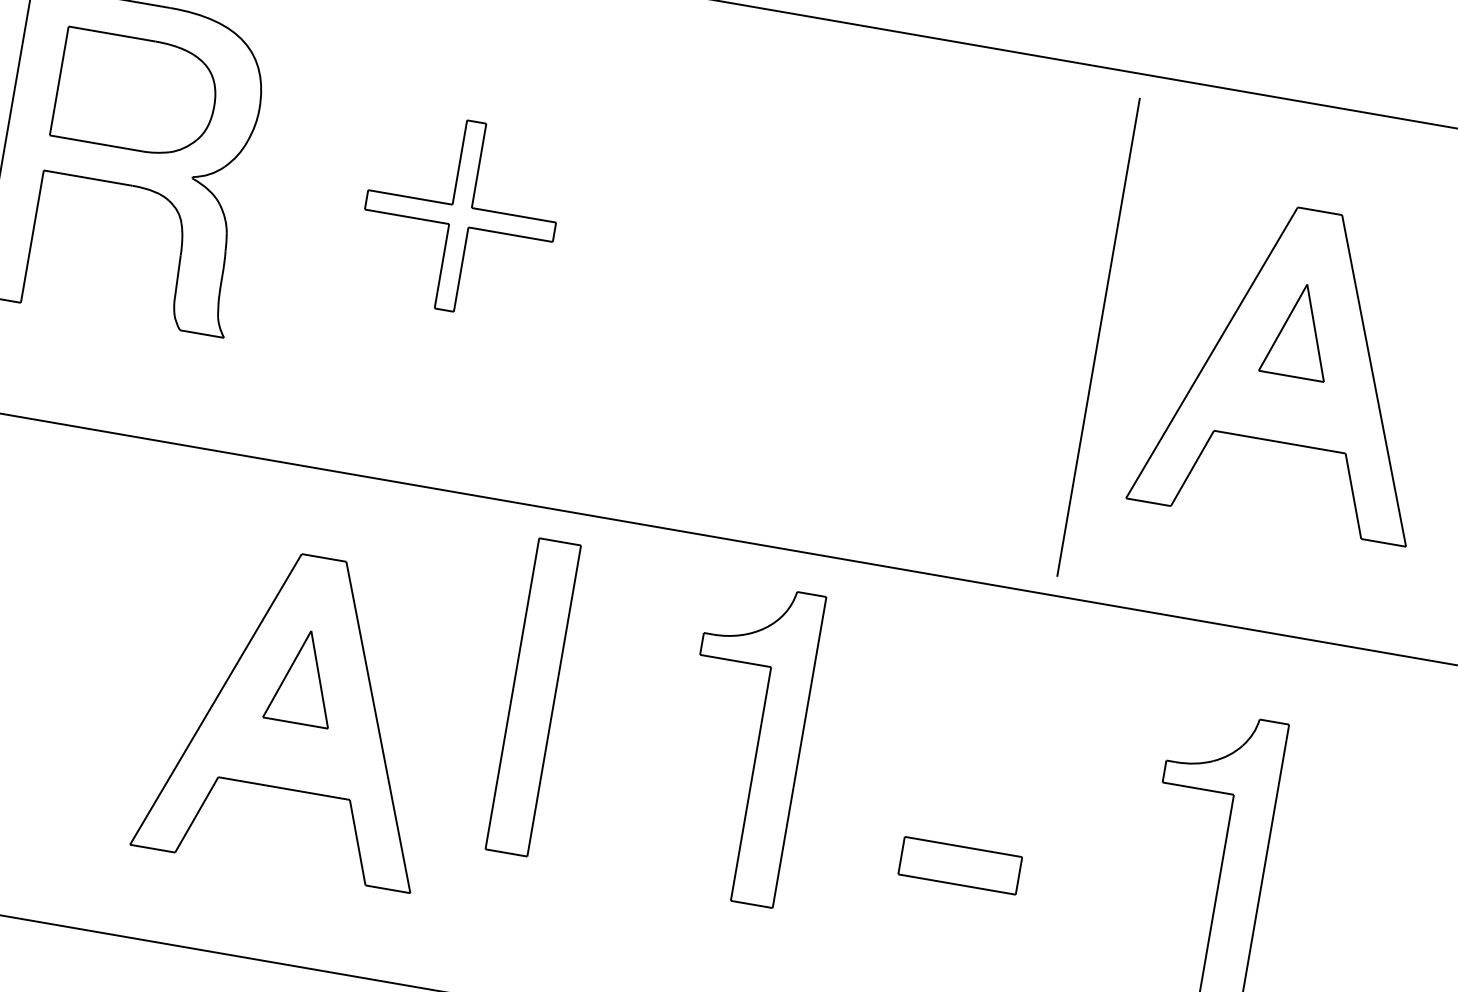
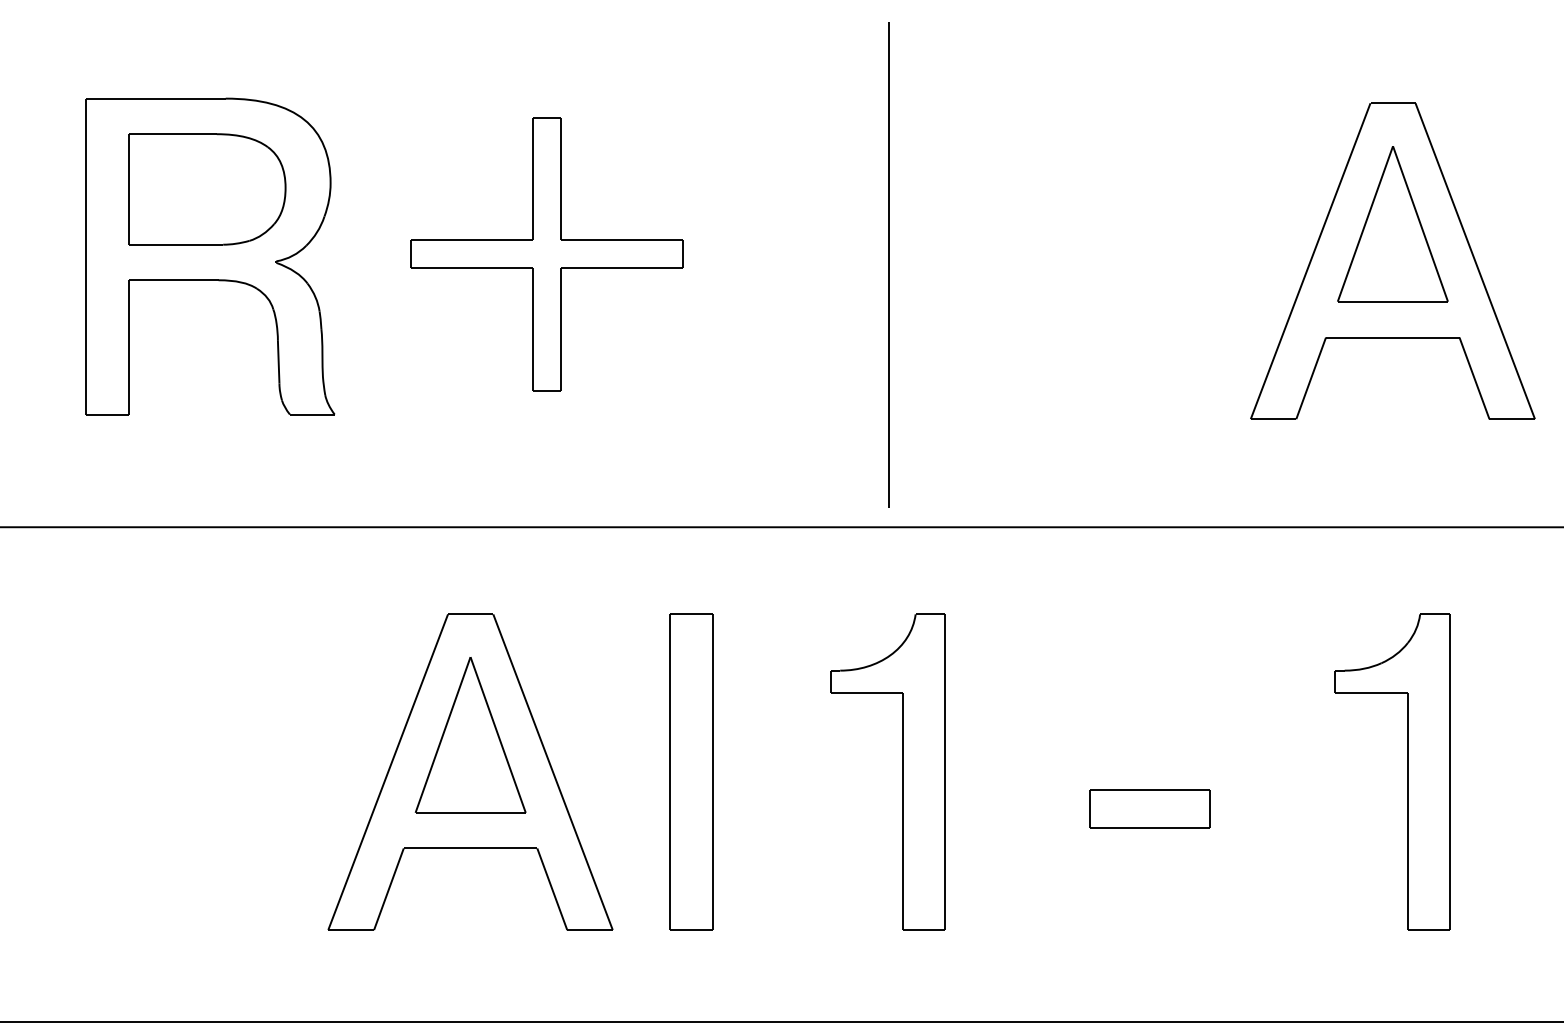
part: (460, 216) -> (546, 254), size x1.43
part: (1298, 330) -> (1392, 224), size x1.67
line: (1097, 336) -> (888, 264), moved
part: (303, 677) -> (470, 735), size x1.67
part: (533, 696) -> (691, 771), moved
part: (757, 744) -> (902, 771), moved

